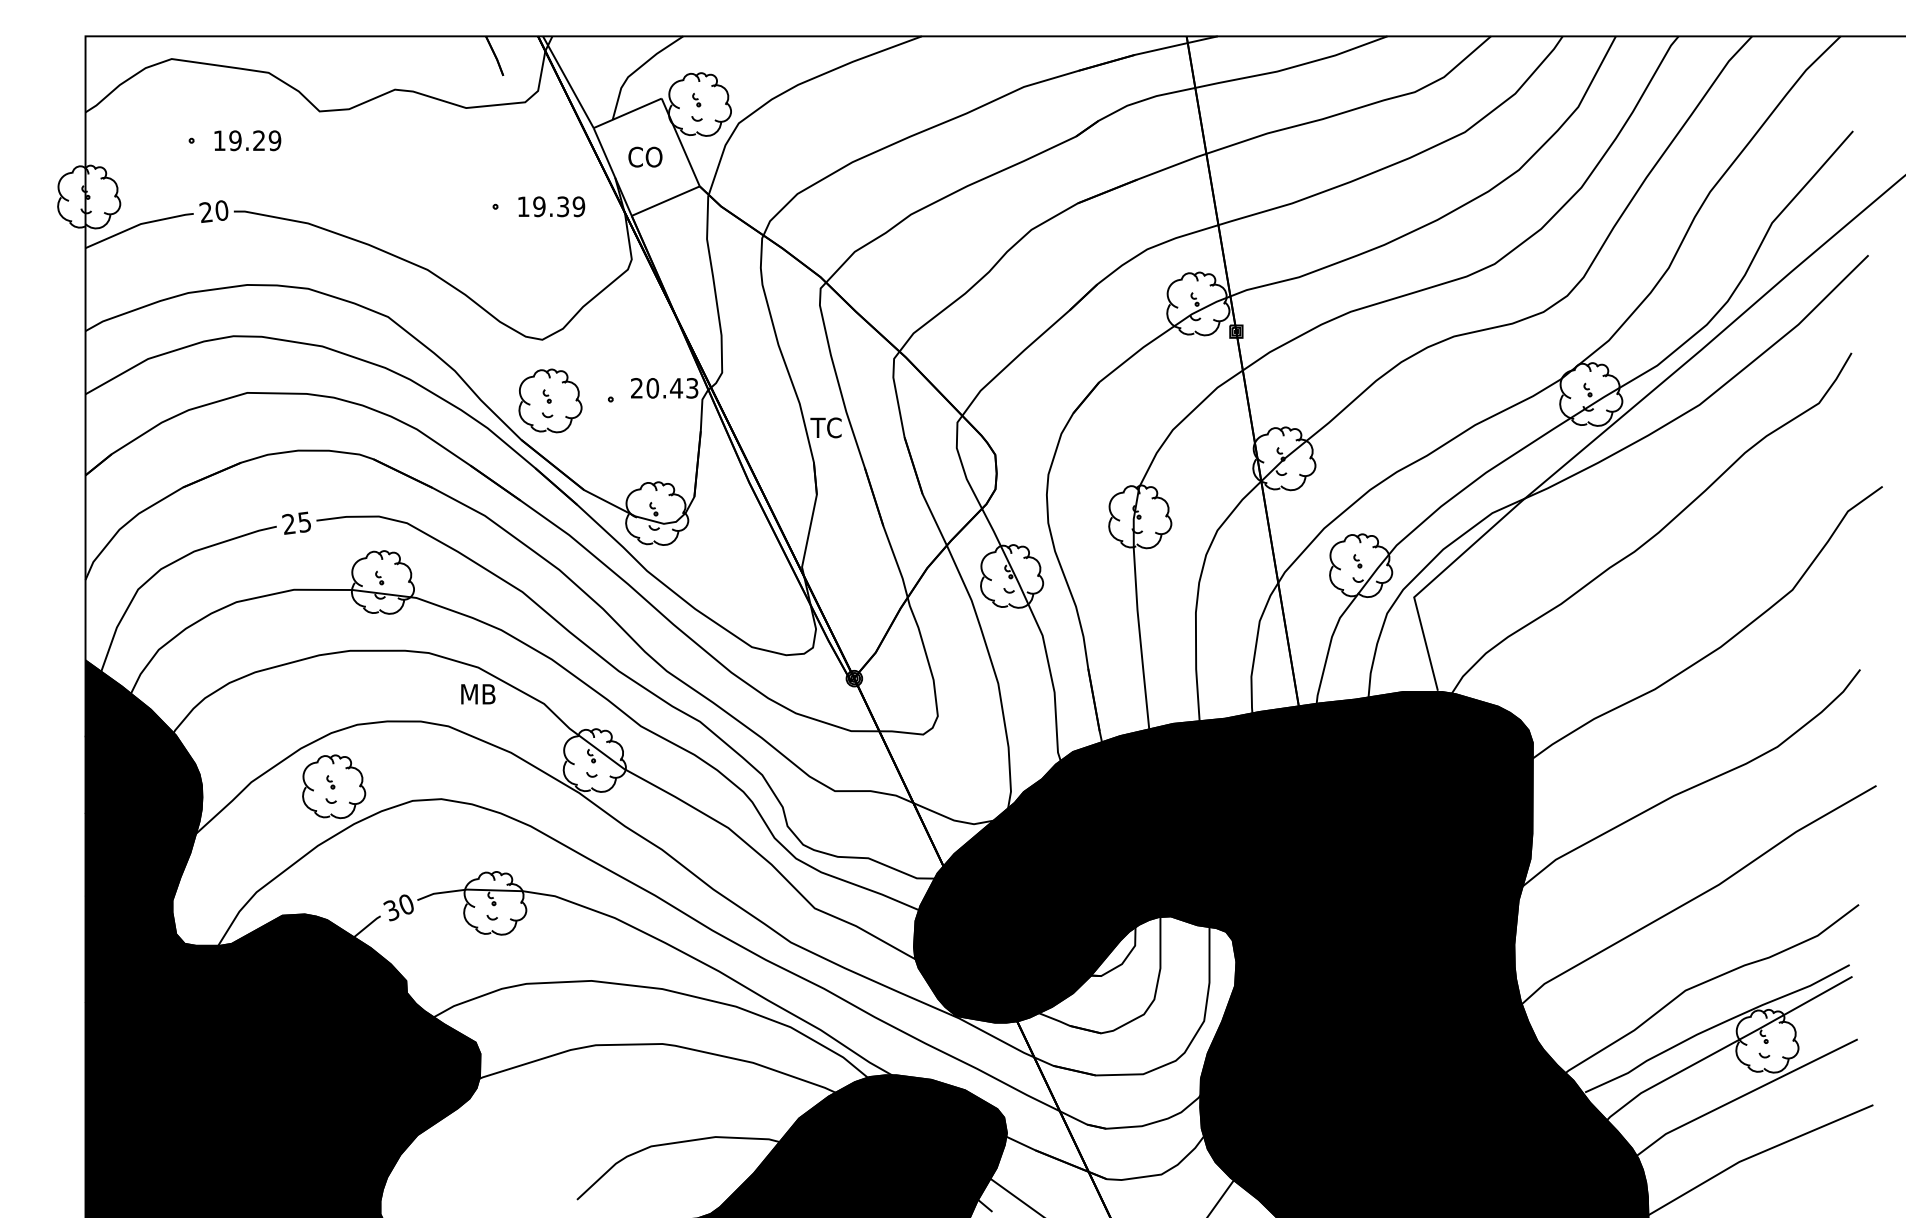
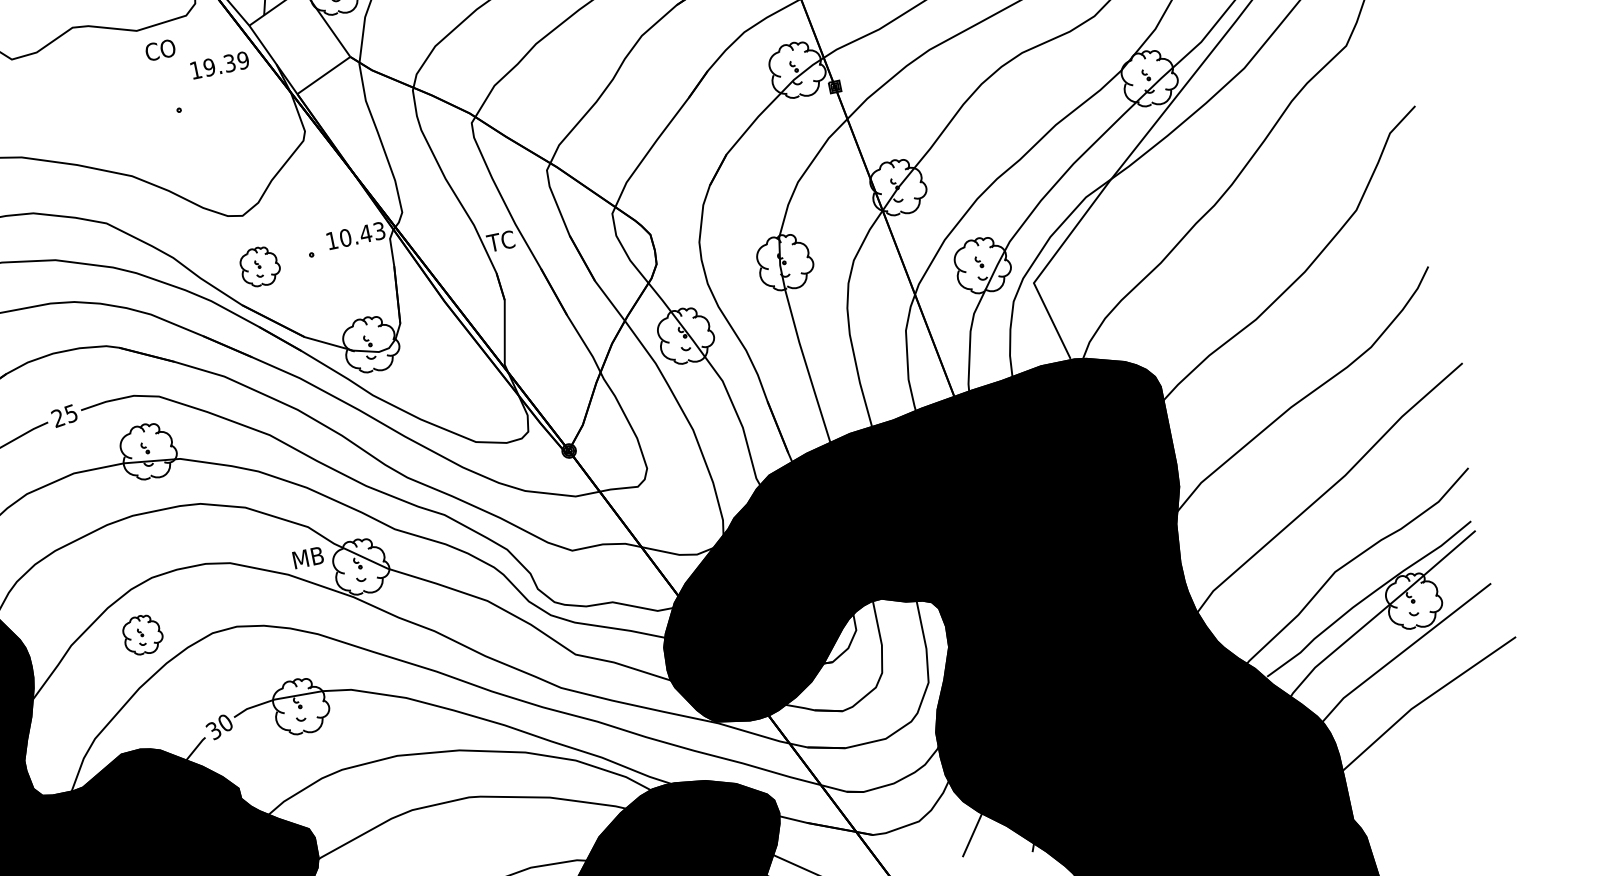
text: (645, 156) -> (160, 49), moved
text: (551, 206) -> (219, 65), moved
text: (636, 388) -> (331, 241), 20.43 -> 10.43
part: (550, 400) -> (260, 266), size x0.7
text: (478, 694) -> (308, 557), moved
part: (334, 786) -> (143, 634), size x0.7

